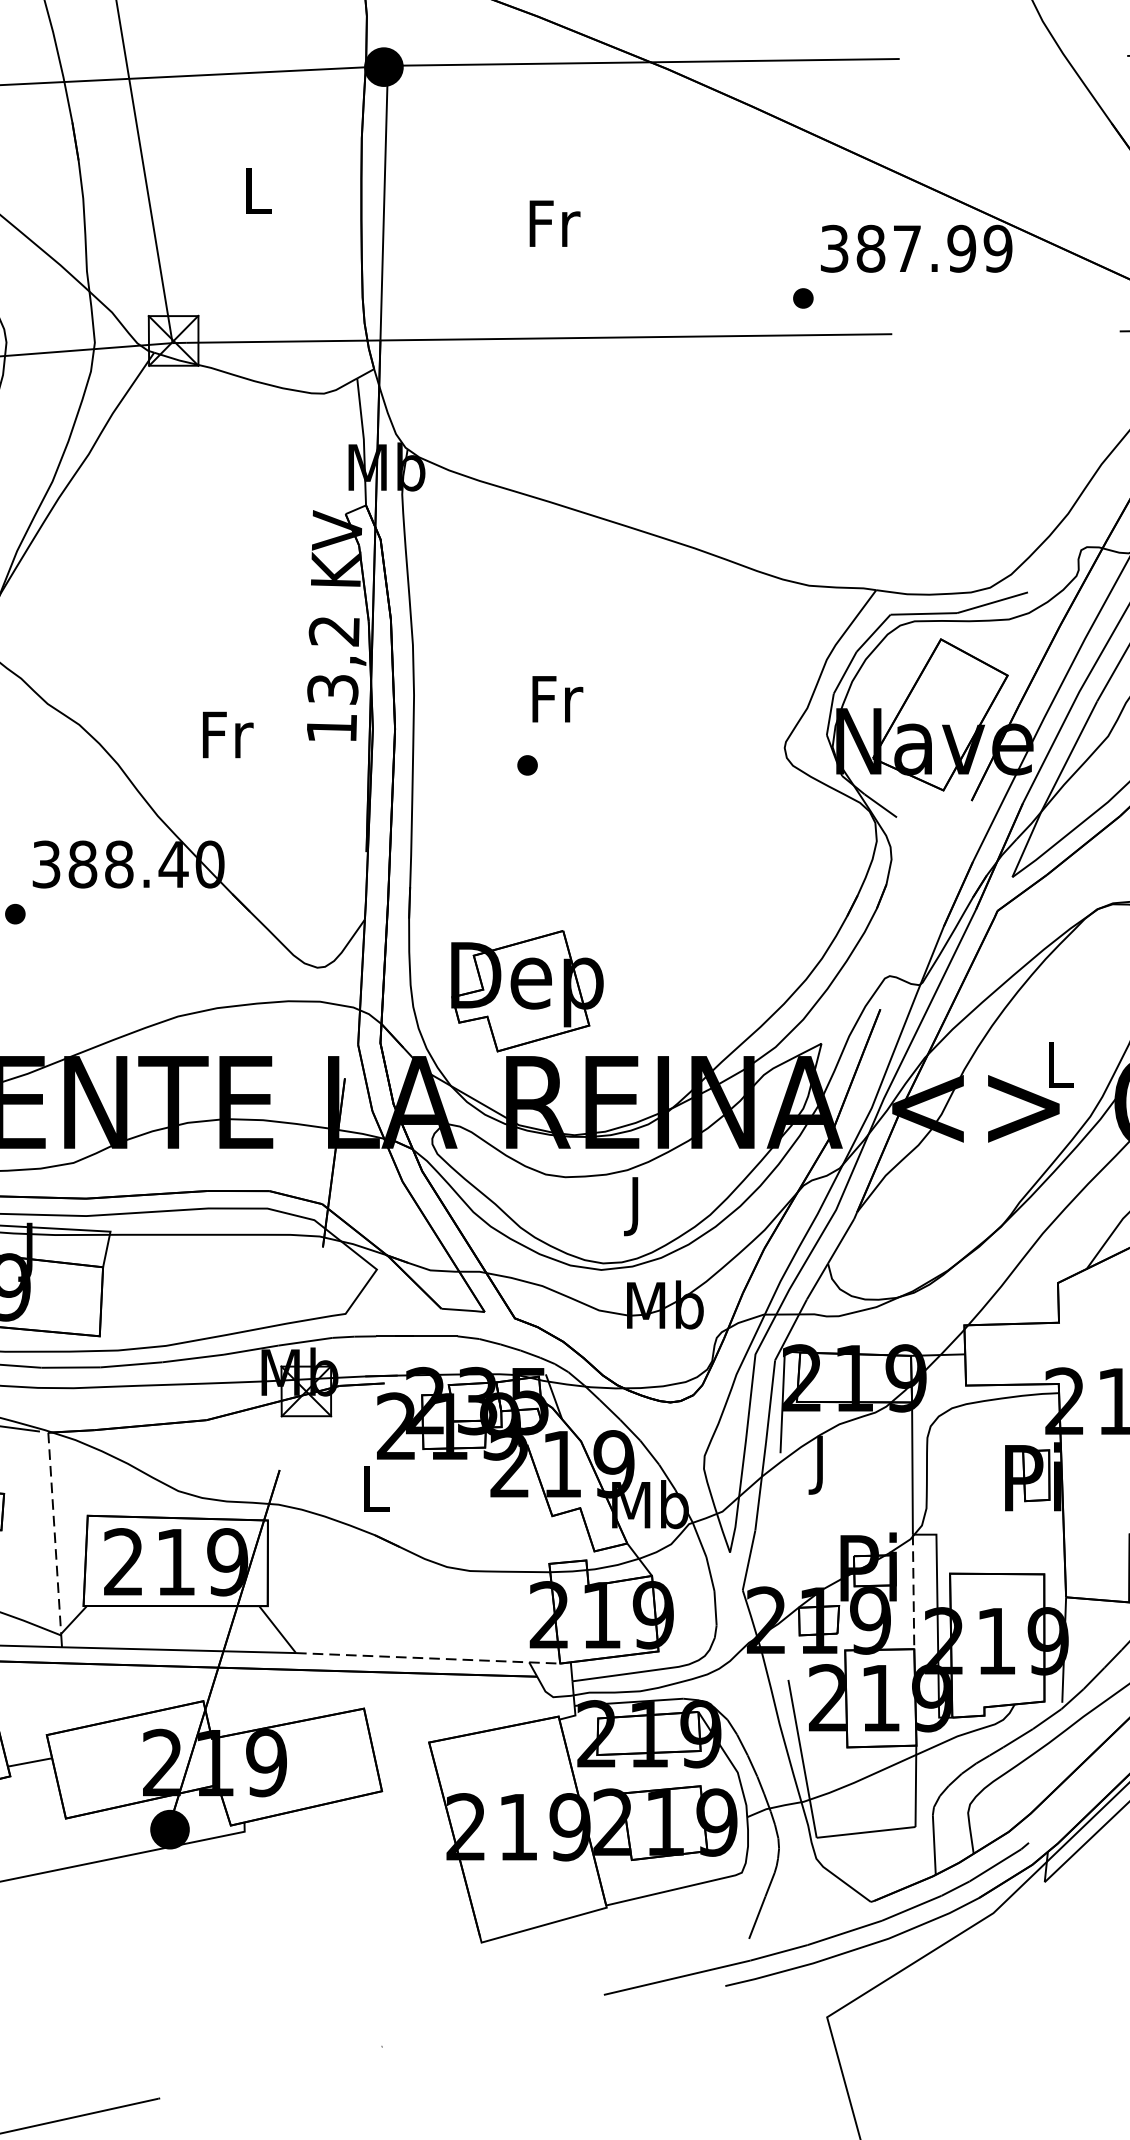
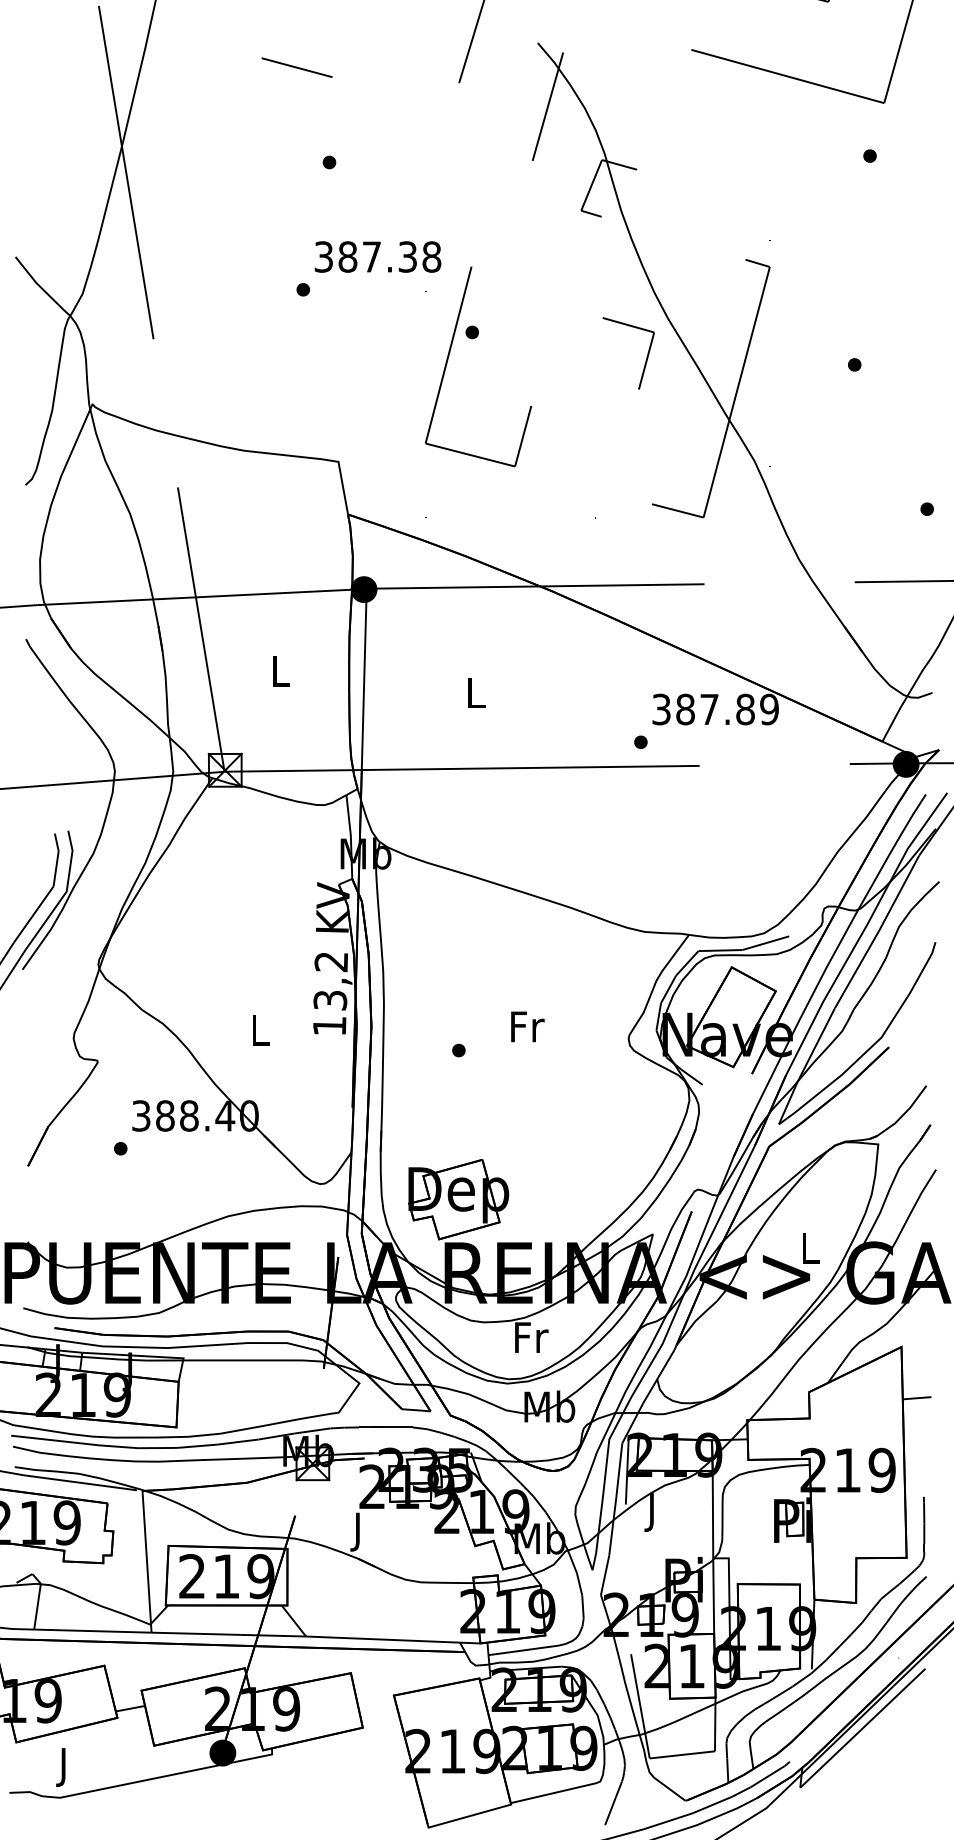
text: (554, 222) -> (476, 692), Fr -> L
text: (961, 248) -> (745, 709), 387.99 -> 387.89
text: (557, 698) -> (527, 1026), moved
text: (227, 735) -> (260, 1030), Fr -> L
text: (637, 1206) -> (531, 1341), J -> Fr
text: (375, 1493) -> (358, 1531), L -> J
line: (54, 1533) -> (146, 1557), dashed -> solid
line: (913, 1592) -> (713, 1596), dashed -> solid
line: (428, 1659) -> (393, 1640), dashed -> solid

